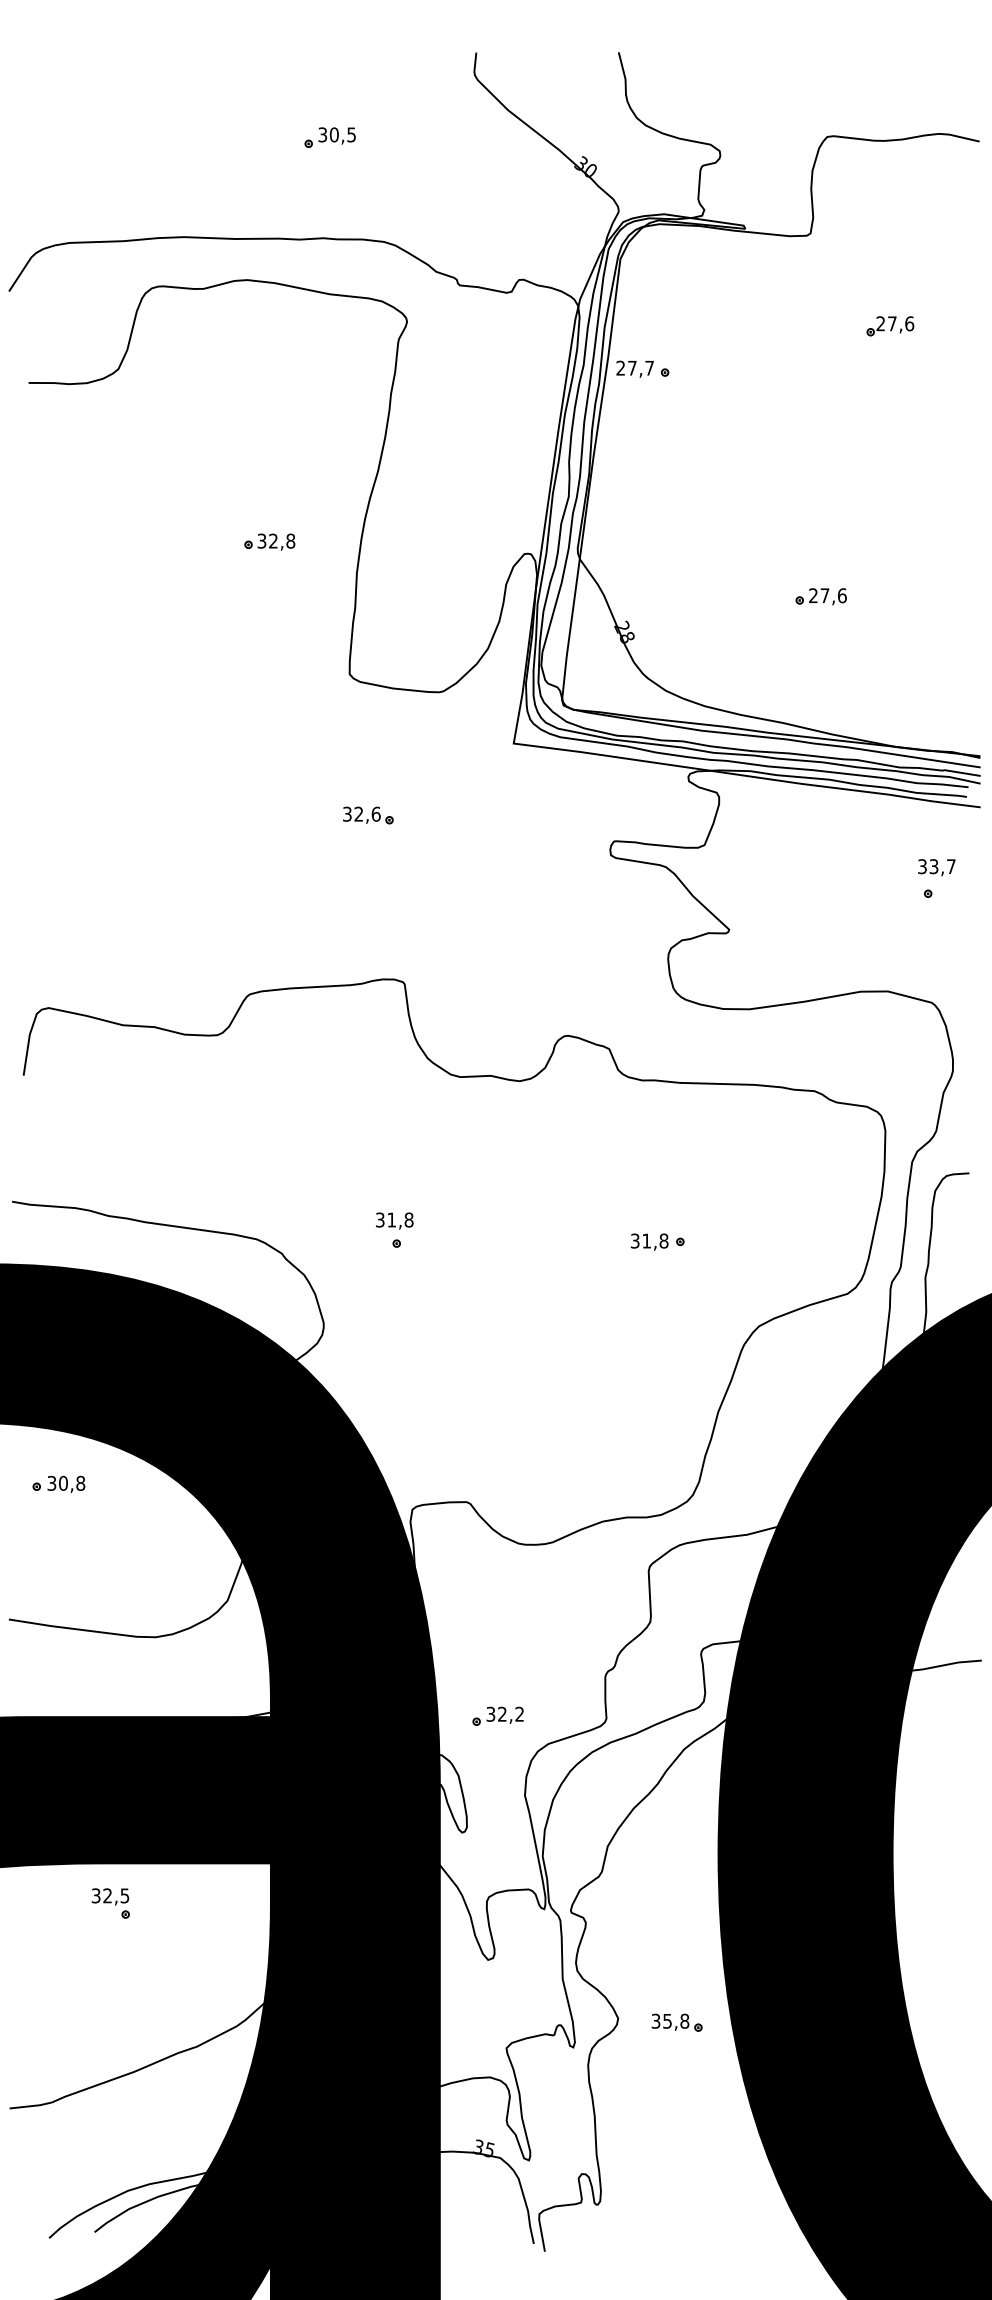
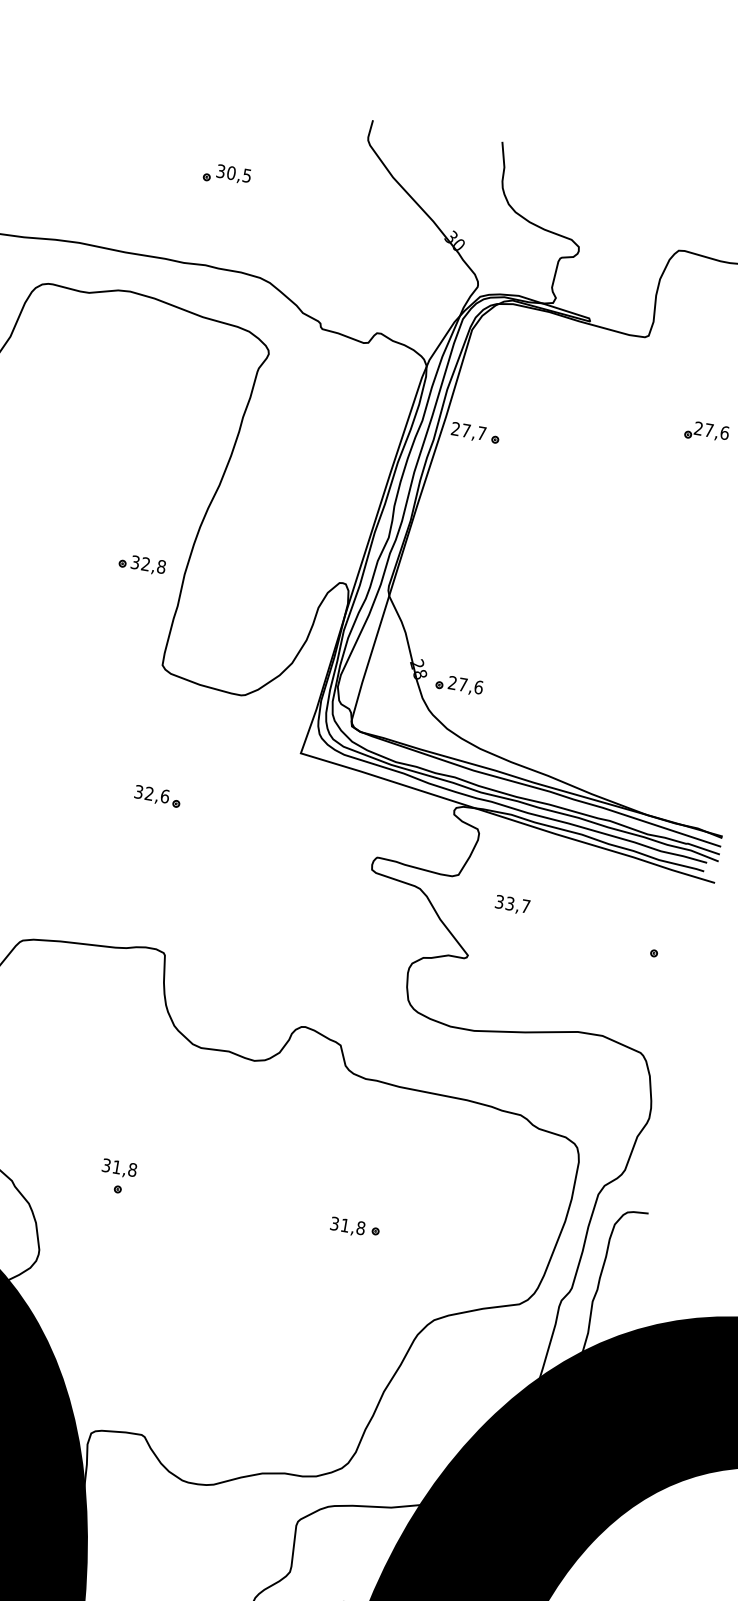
part: (269, 541) -> (142, 563), moved
part: (820, 596) -> (458, 684), moved
text: (936, 867) -> (512, 904), moved

